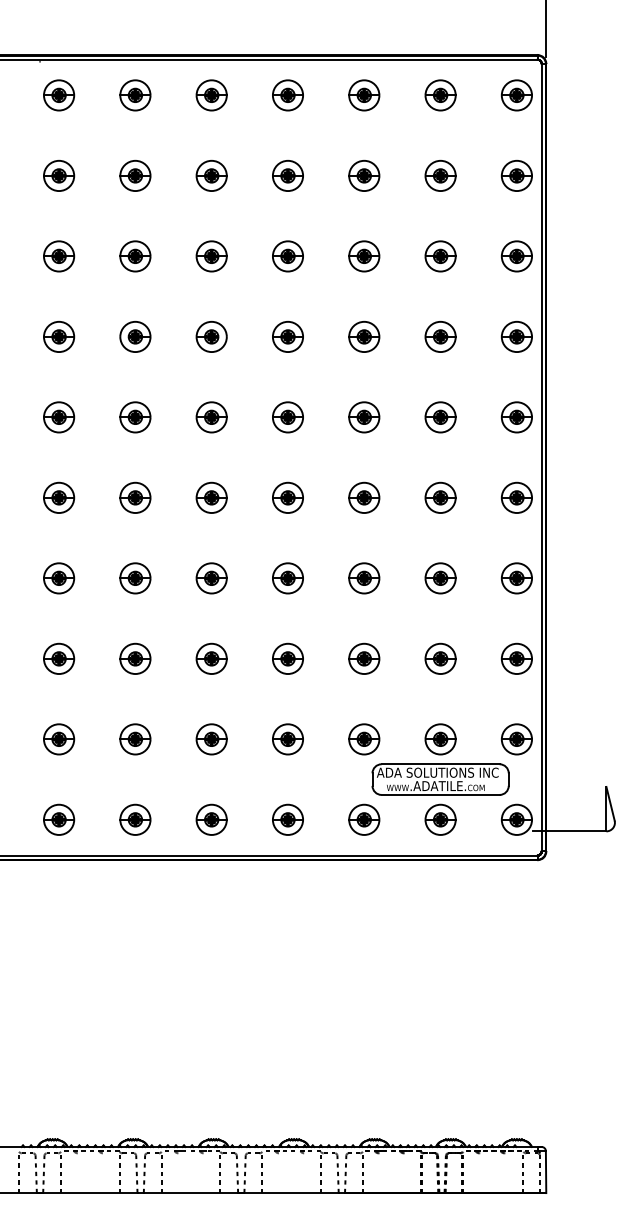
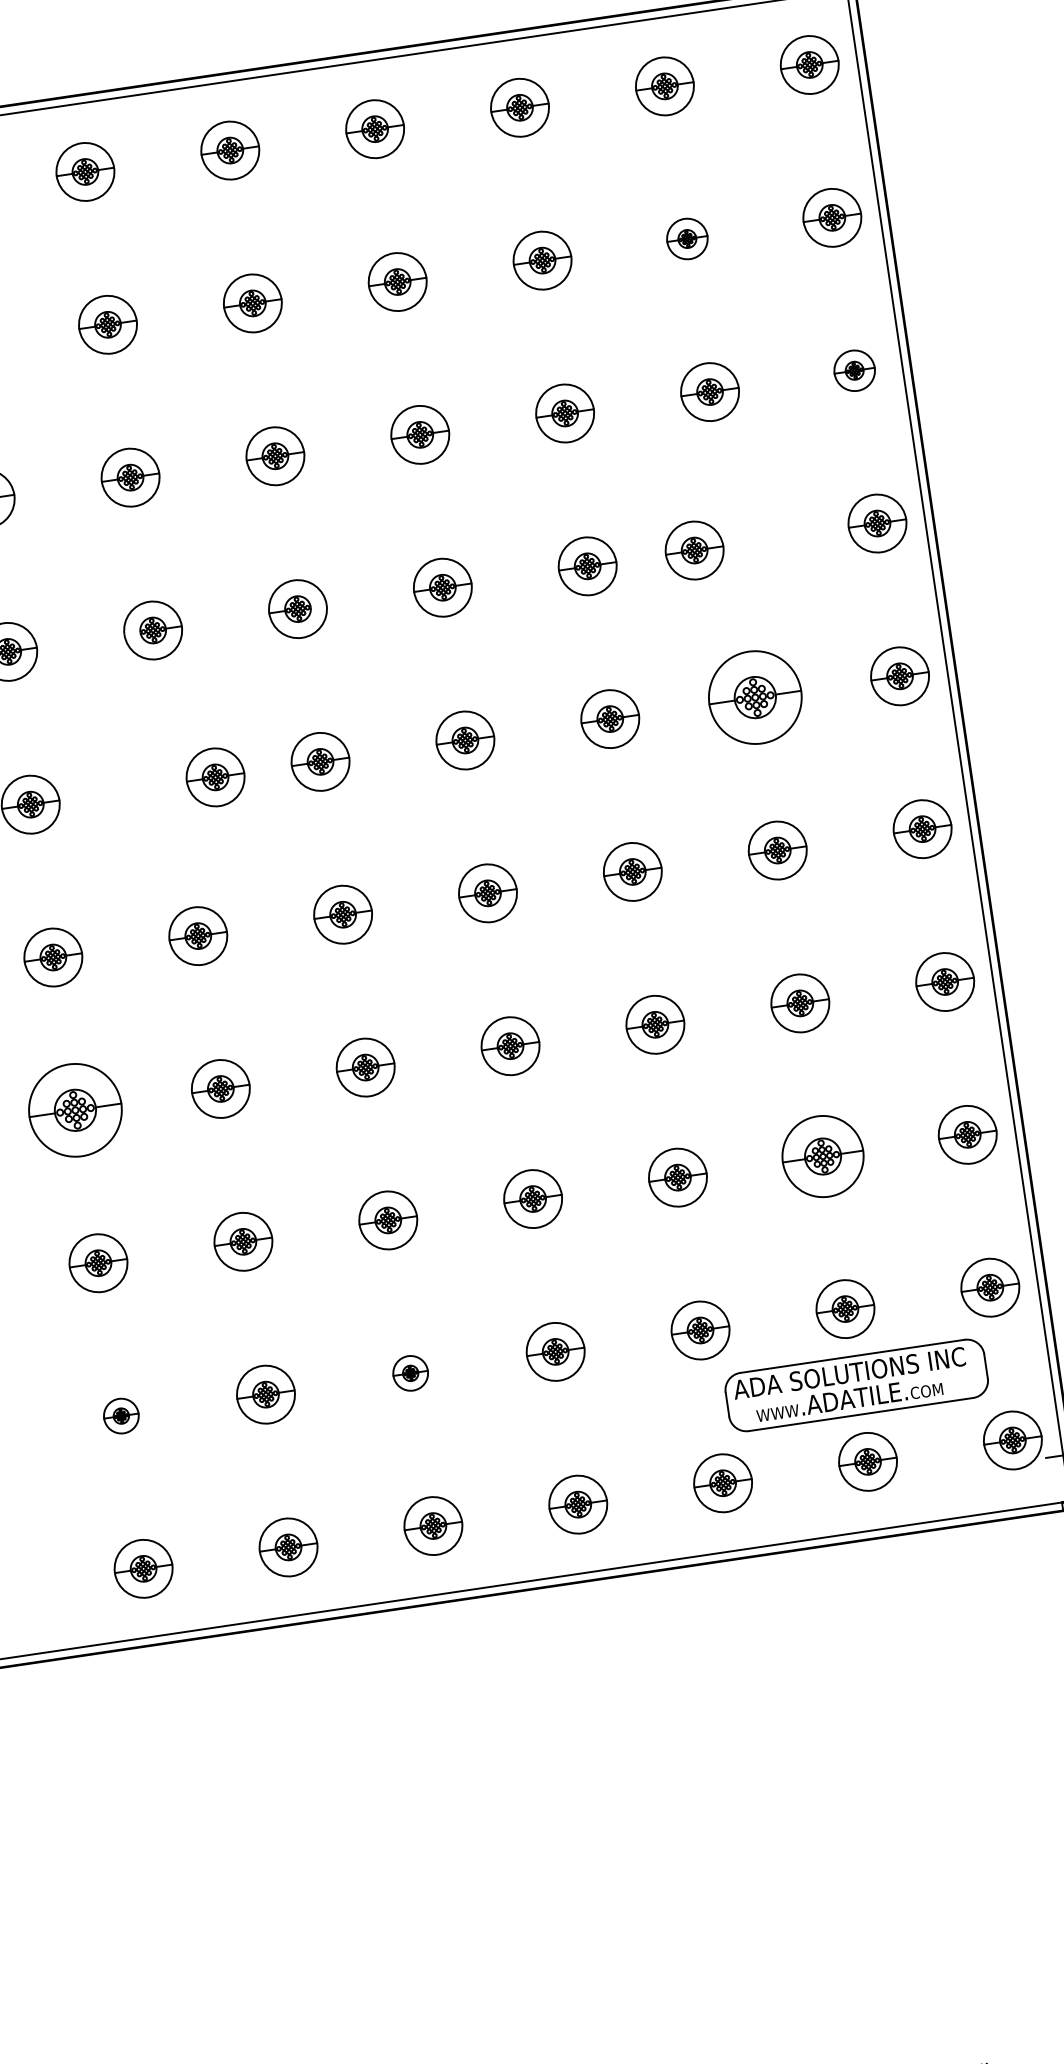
part: (440, 175) -> (687, 238), size x0.7
part: (516, 256) -> (854, 370), size x0.7
part: (440, 336) -> (694, 549), moved
part: (135, 417) -> (215, 777), moved
part: (440, 417) -> (754, 697), size x1.6
part: (59, 578) -> (76, 1110), size x1.6
part: (440, 658) -> (822, 1155), size x1.4
part: (59, 739) -> (121, 1416), size x0.6
part: (211, 739) -> (410, 1373), size x0.6

